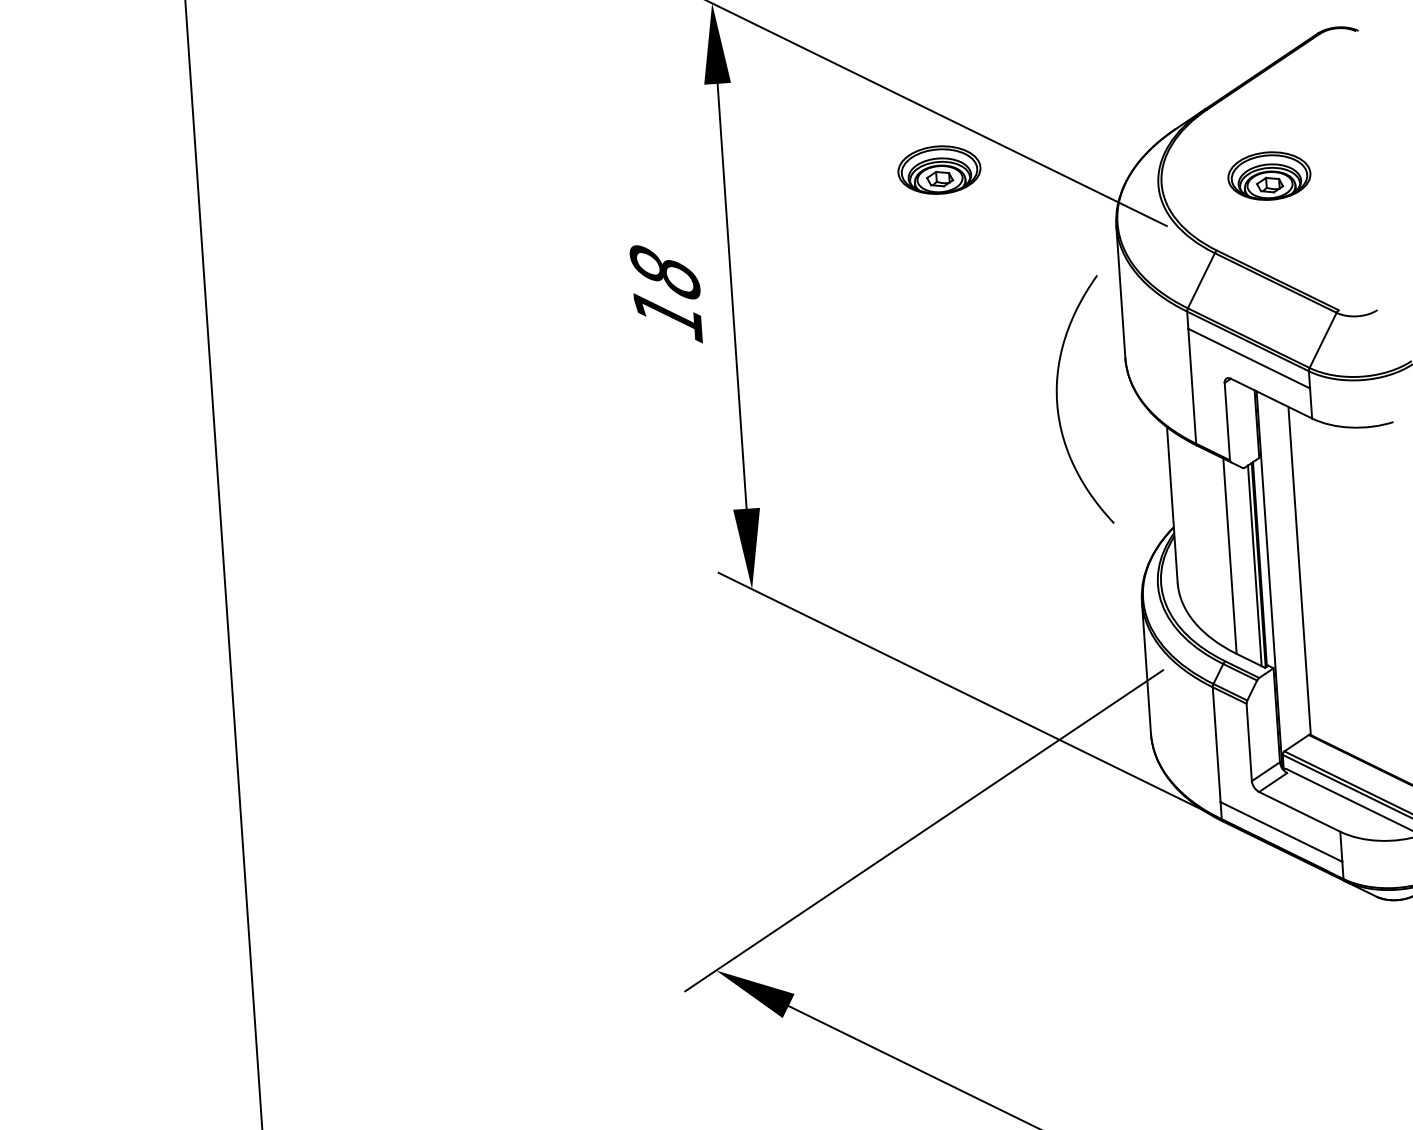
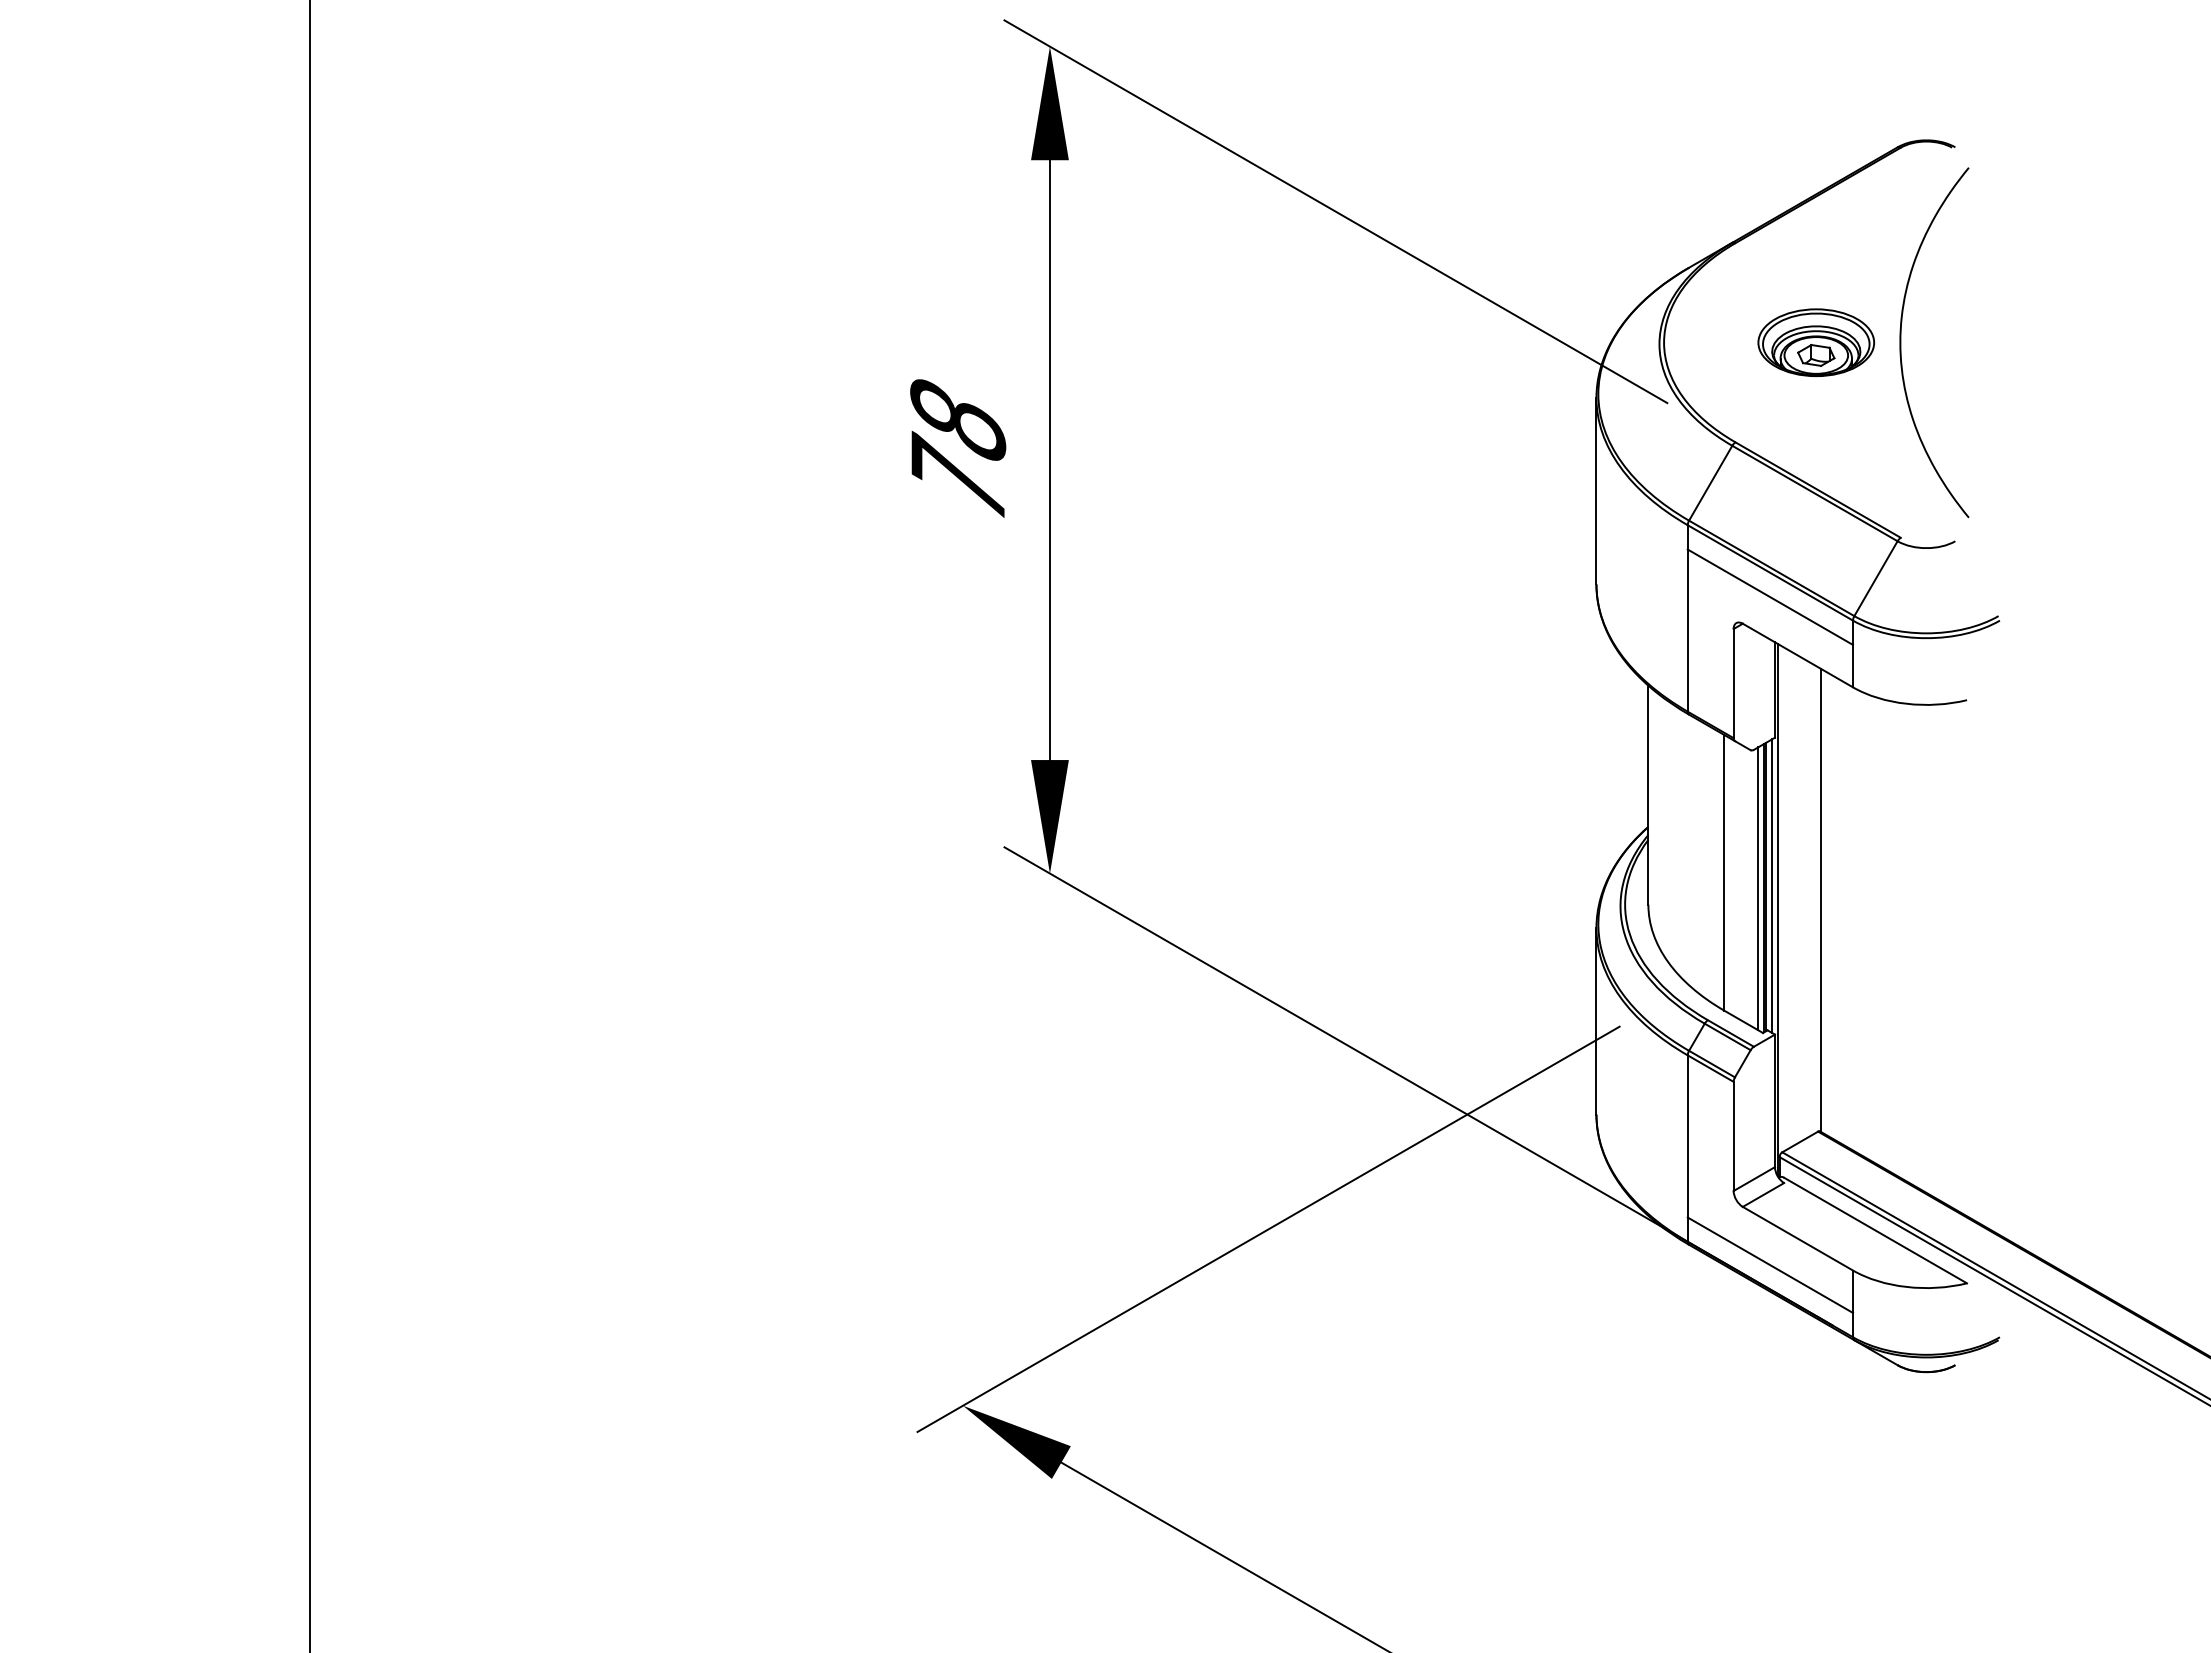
part: (939, 169) -> (1353, 302), removed
text: (667, 312) -> (957, 476), 18 -> 78
curve: (1057, 402) -> (1901, 342), moved
line: (1264, 563) -> (1772, 886), added

